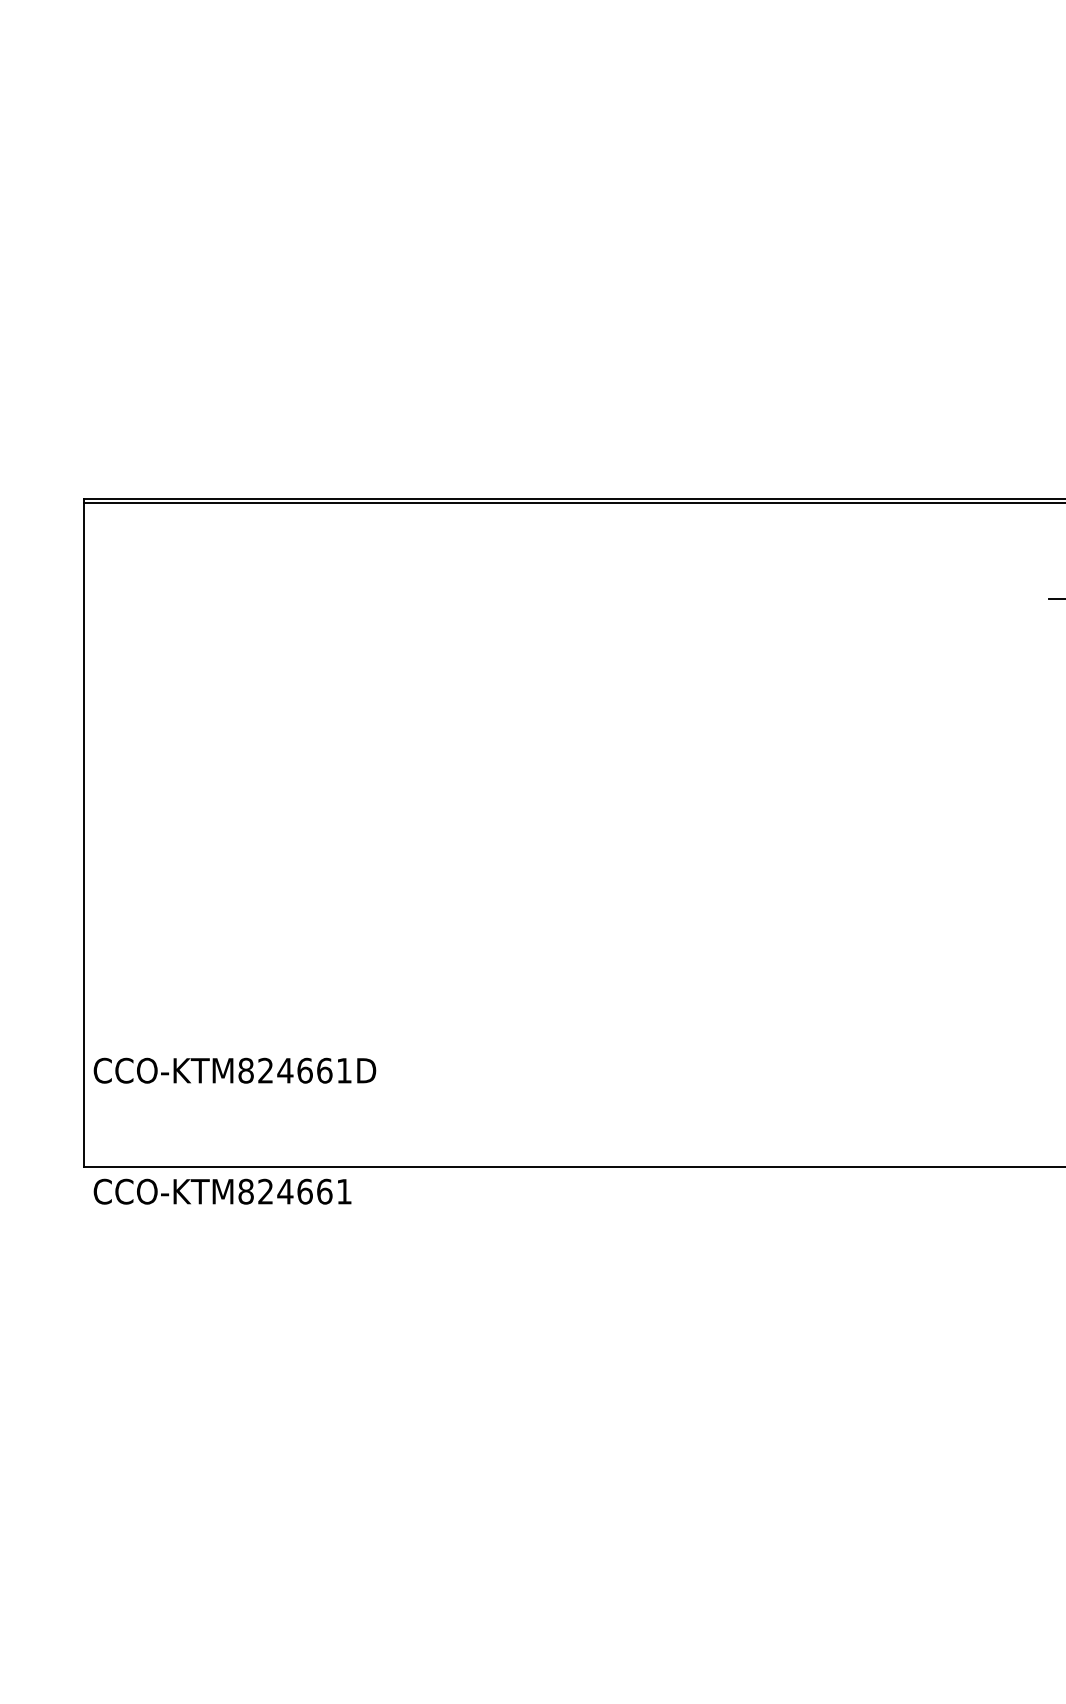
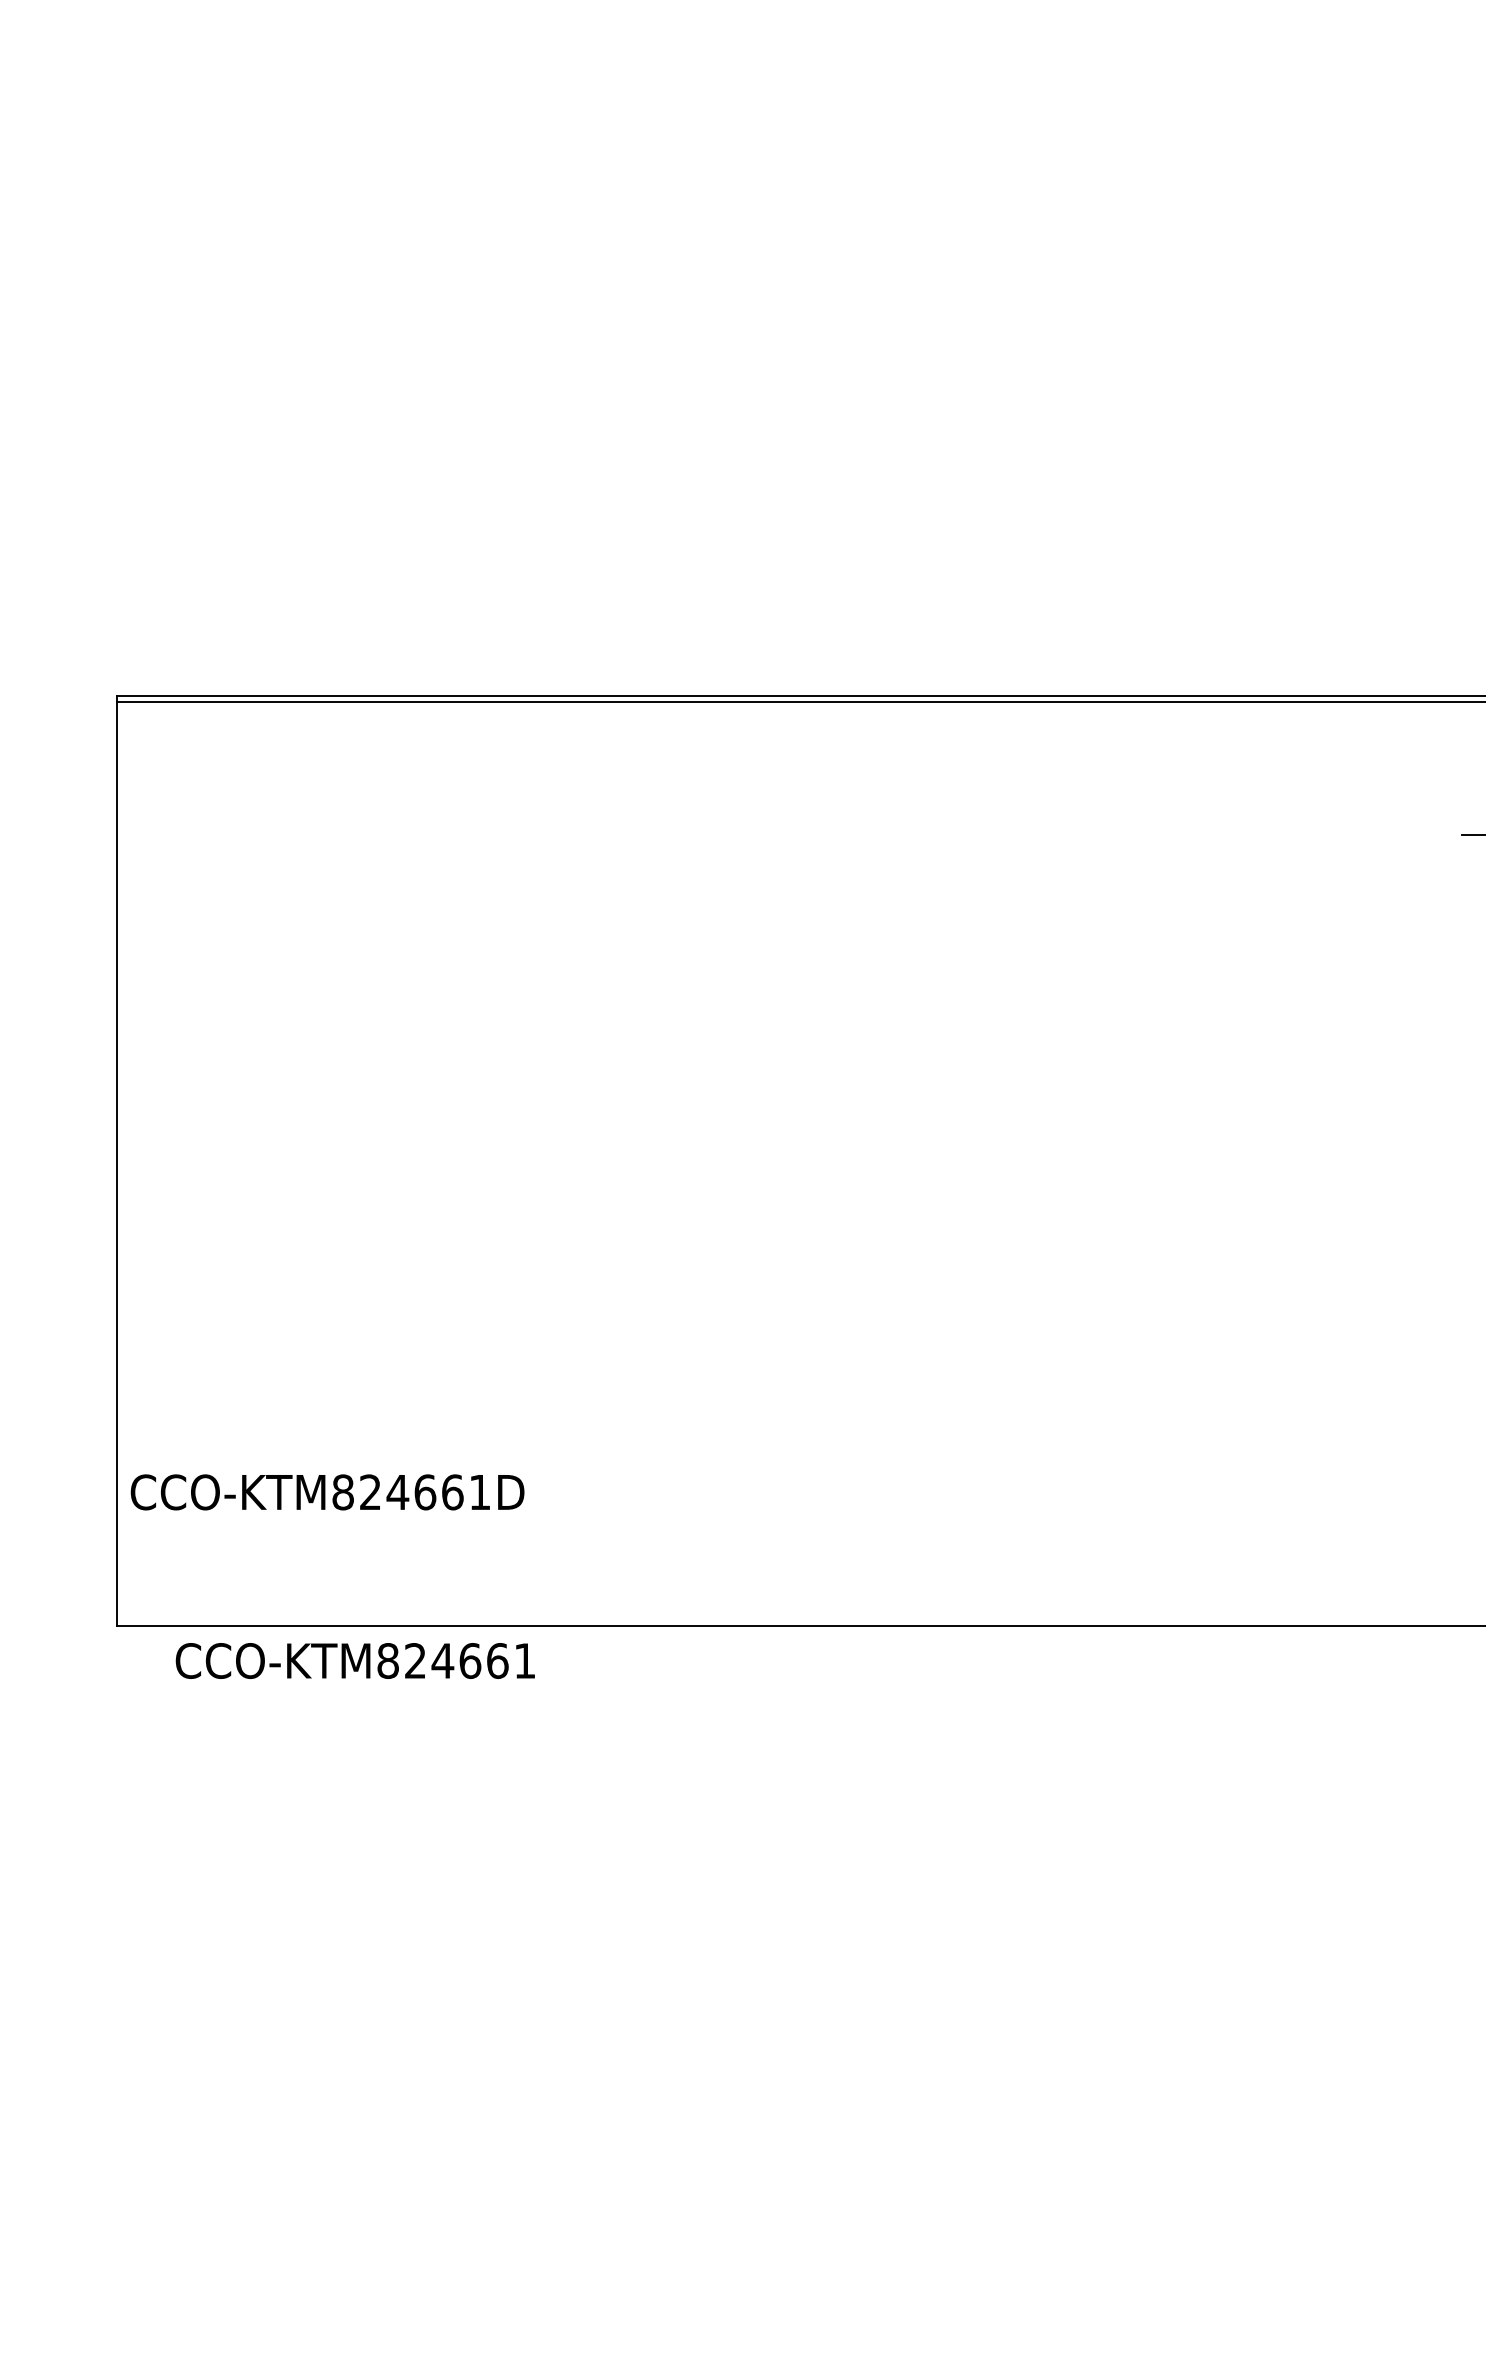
text: (221, 1191) -> (354, 1660), moved

